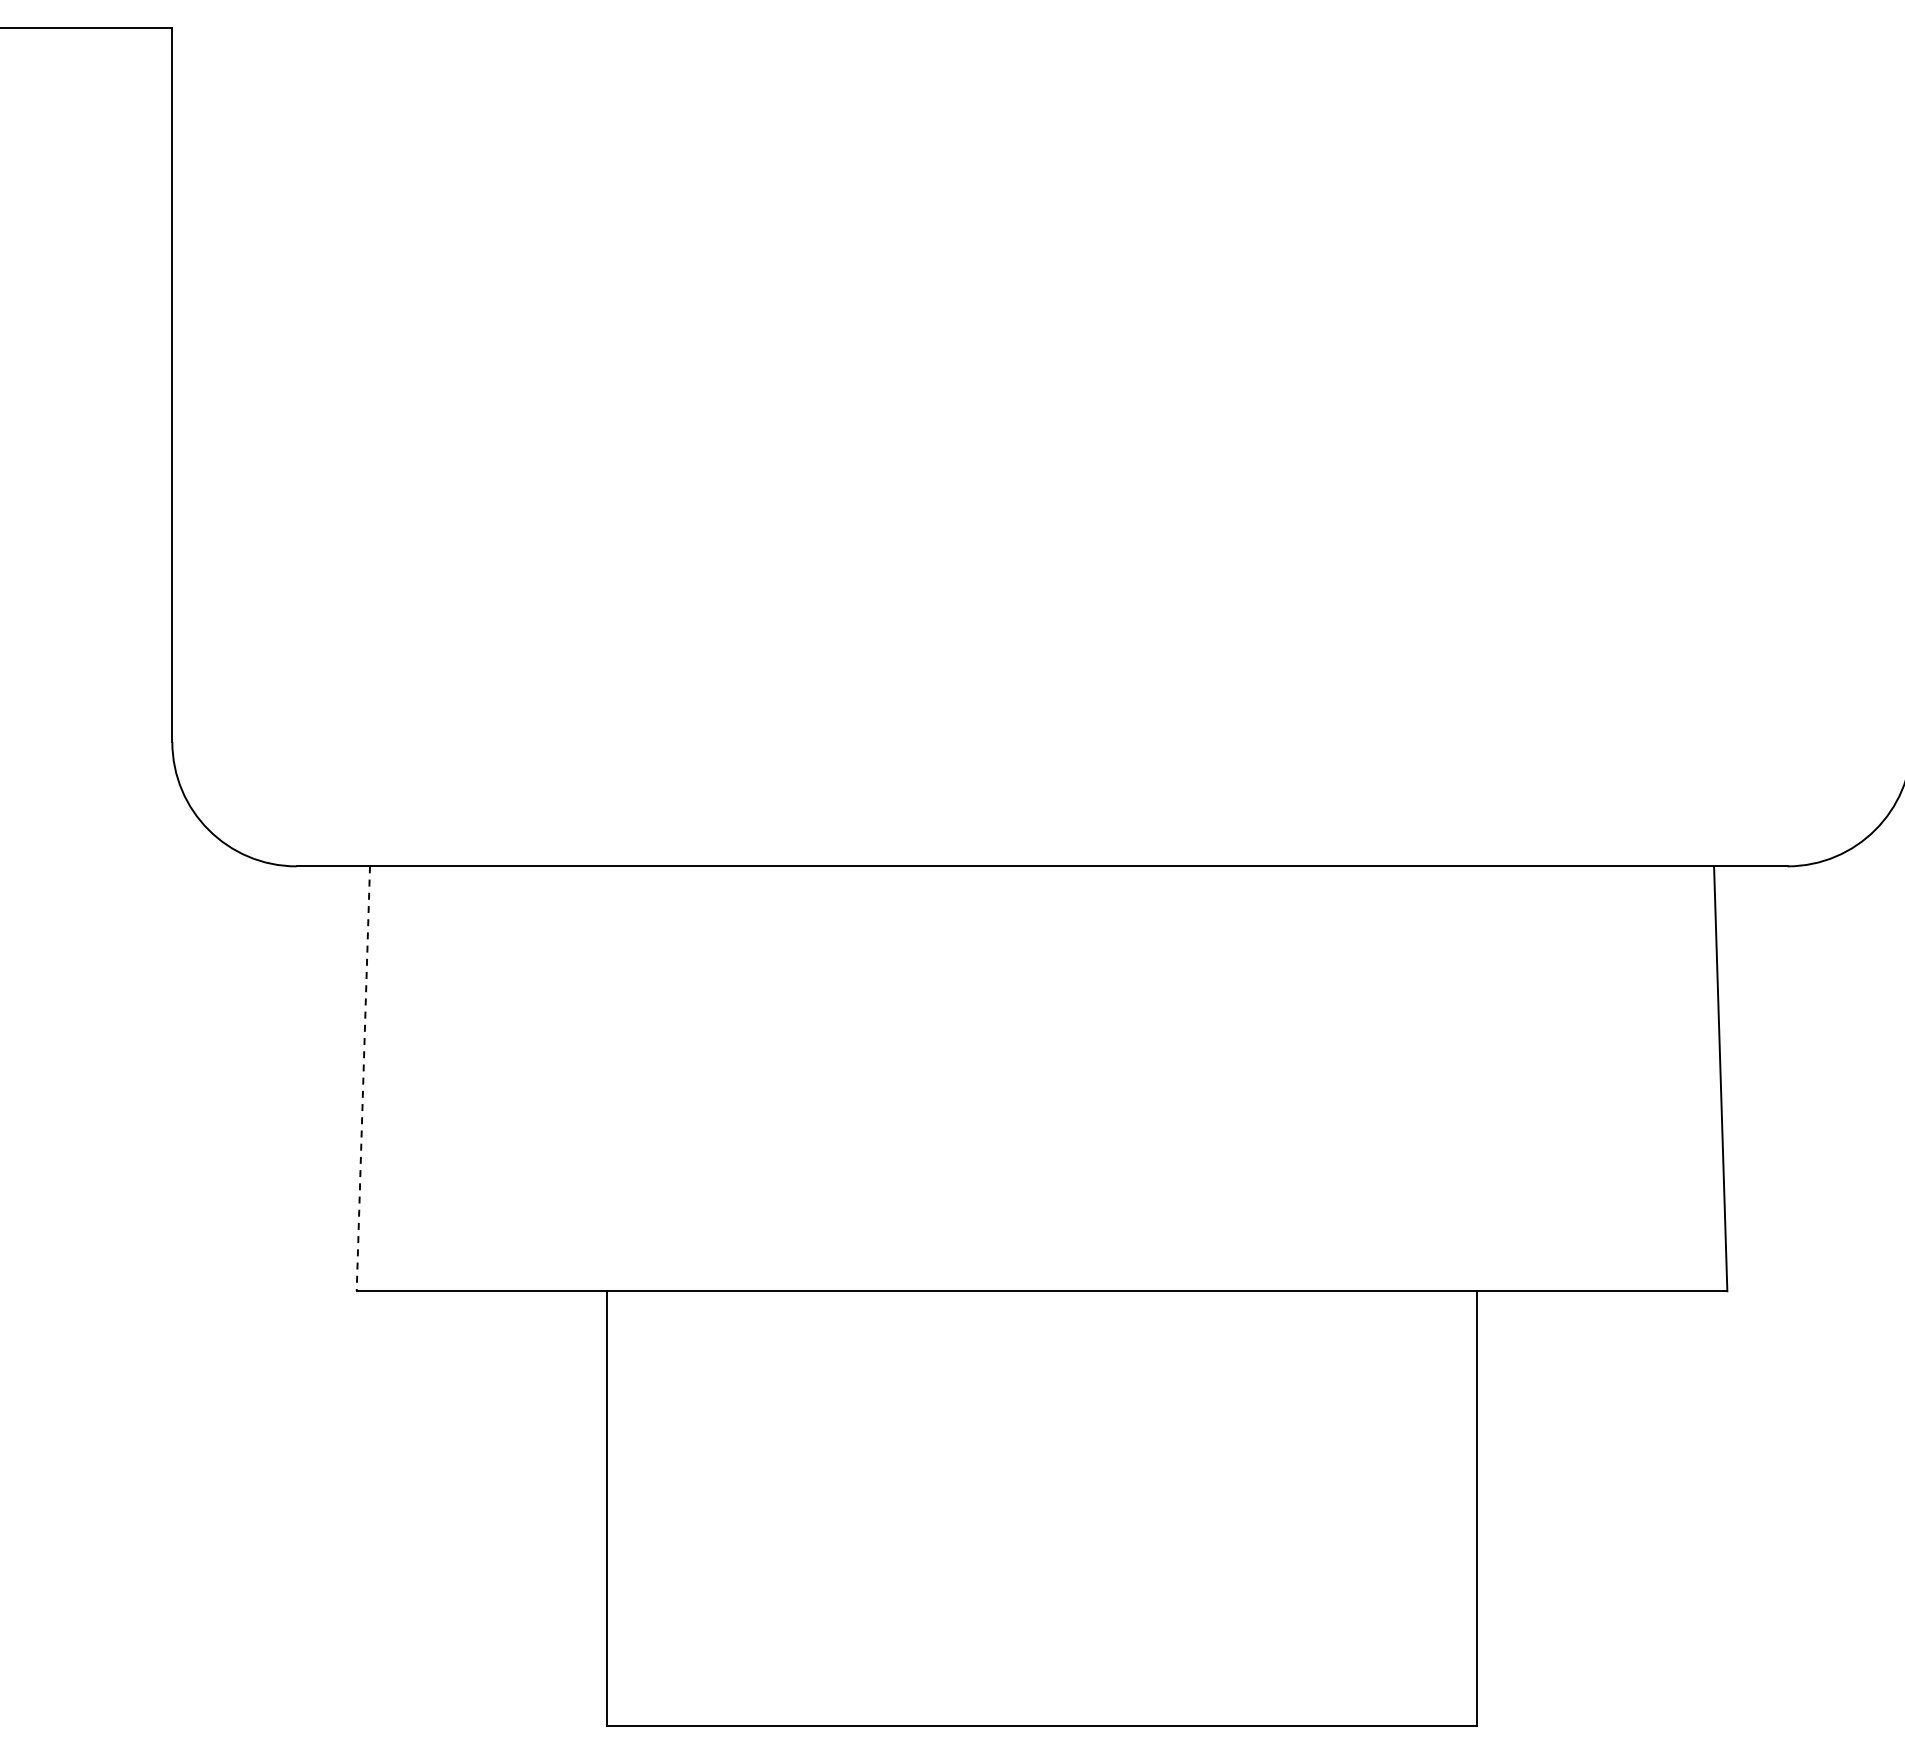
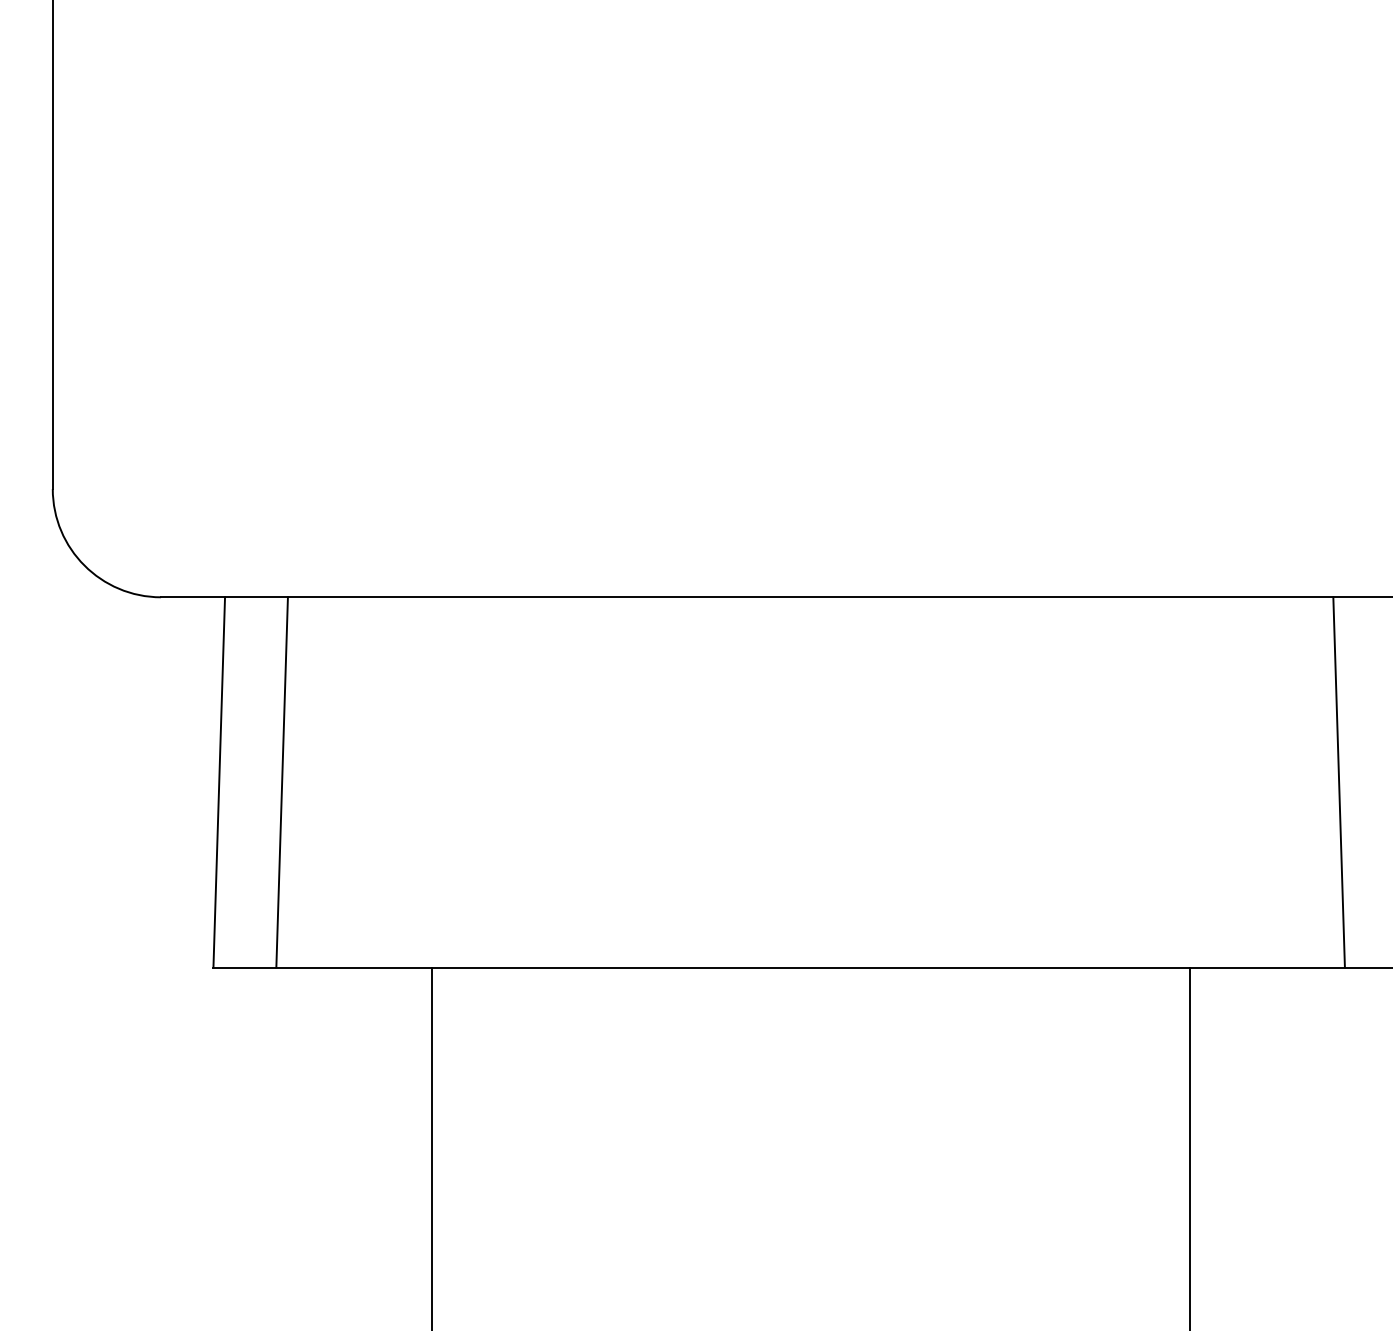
line: (363, 1078) -> (219, 782), dashed -> solid
line: (435, 1078) -> (282, 782), added
line: (1648, 1078) -> (1339, 782), added

